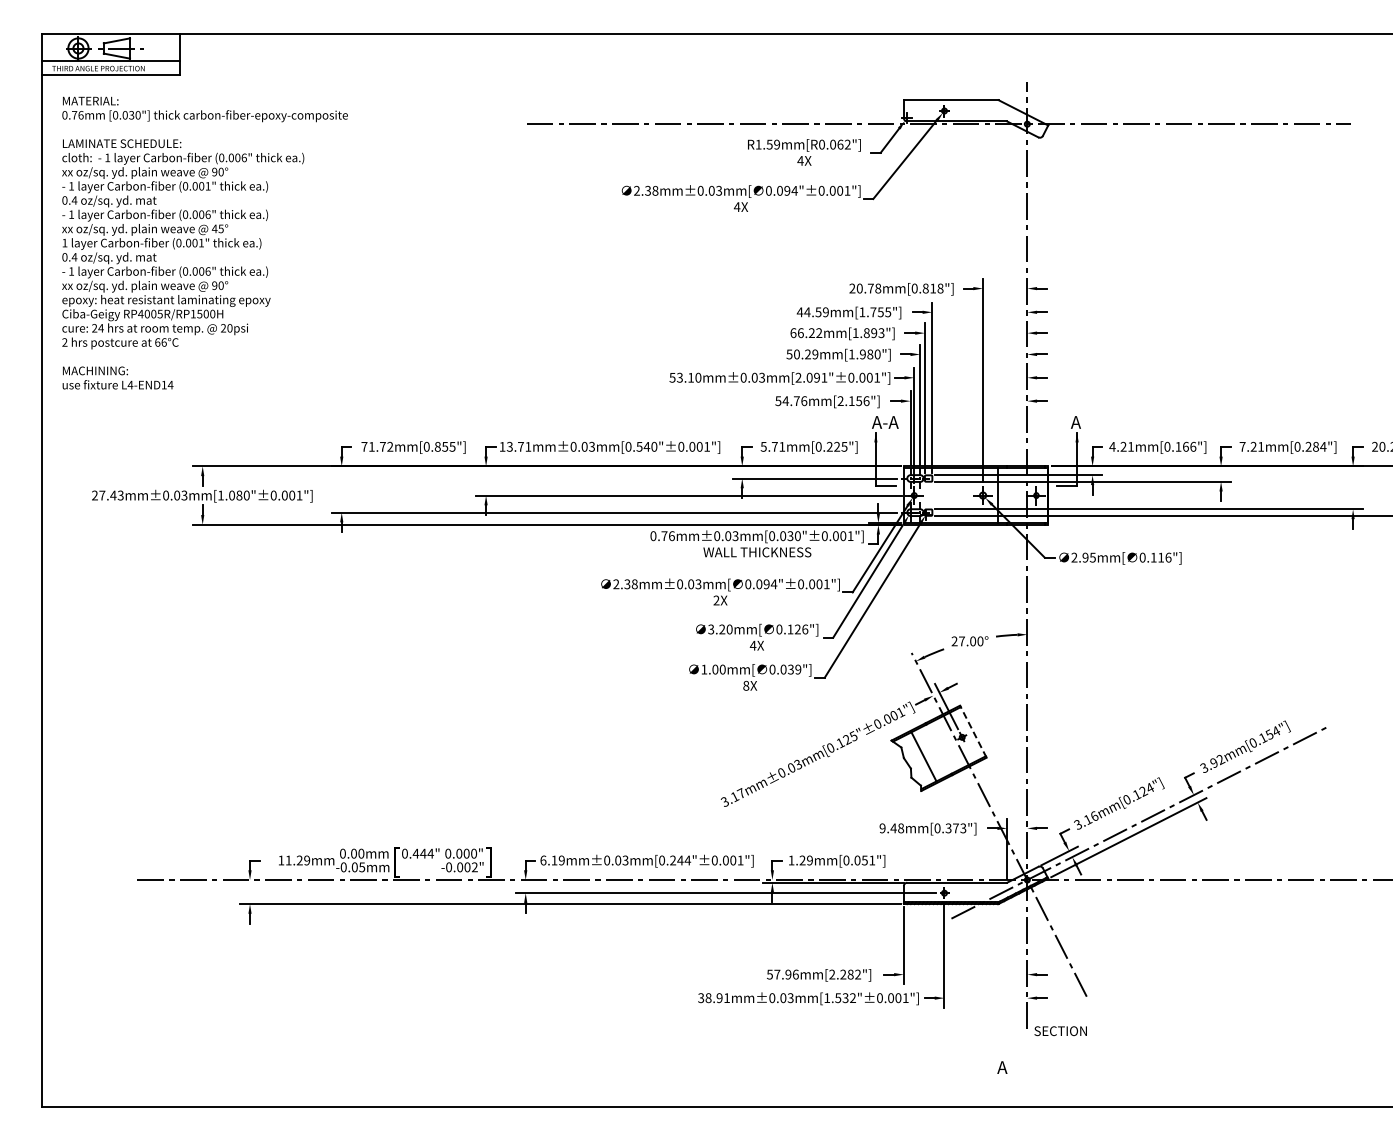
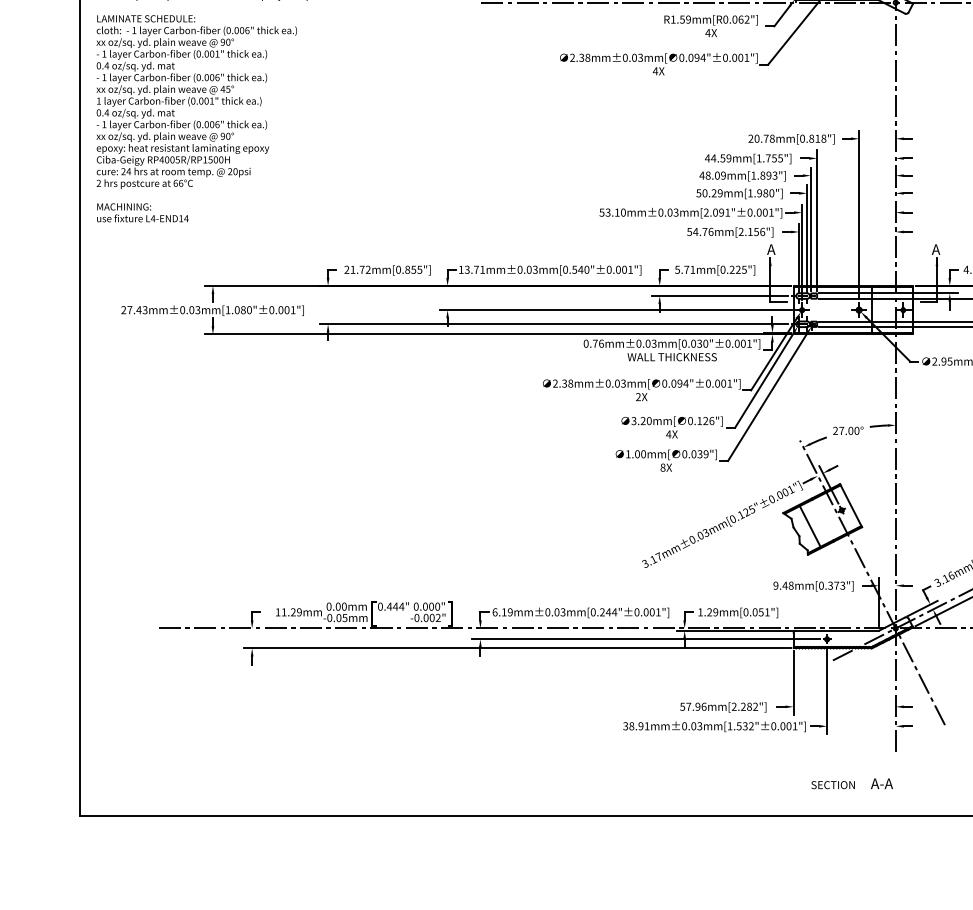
text: (806, 333) -> (712, 175), 66.22mm[1.893"] -> 48.09mm[1.893"]
text: (890, 422) -> (782, 249), A-A -> A
text: (364, 446) -> (346, 269), 71.72mm[0.855"] -> 21.72mm[0.855"]
line: (973, 731) -> (851, 505), dashed -> solid
text: (1060, 1031) -> (832, 785), moved
text: (1016, 1067) -> (886, 783), A -> A-A

